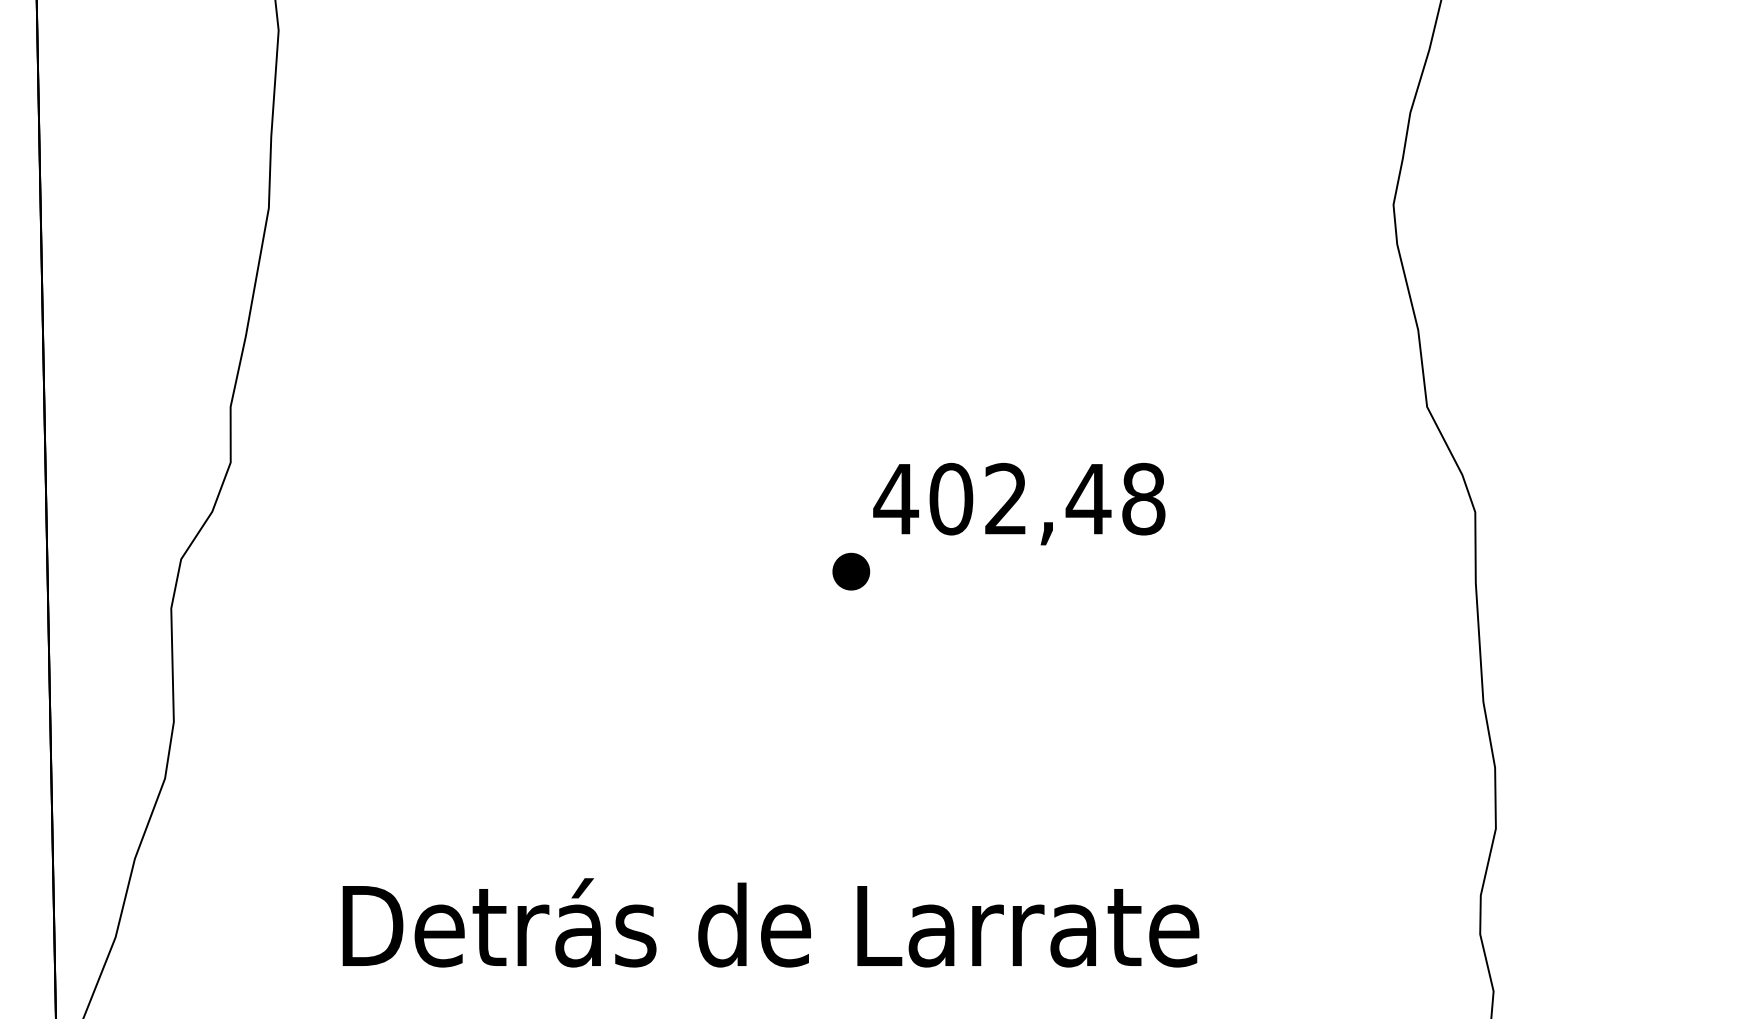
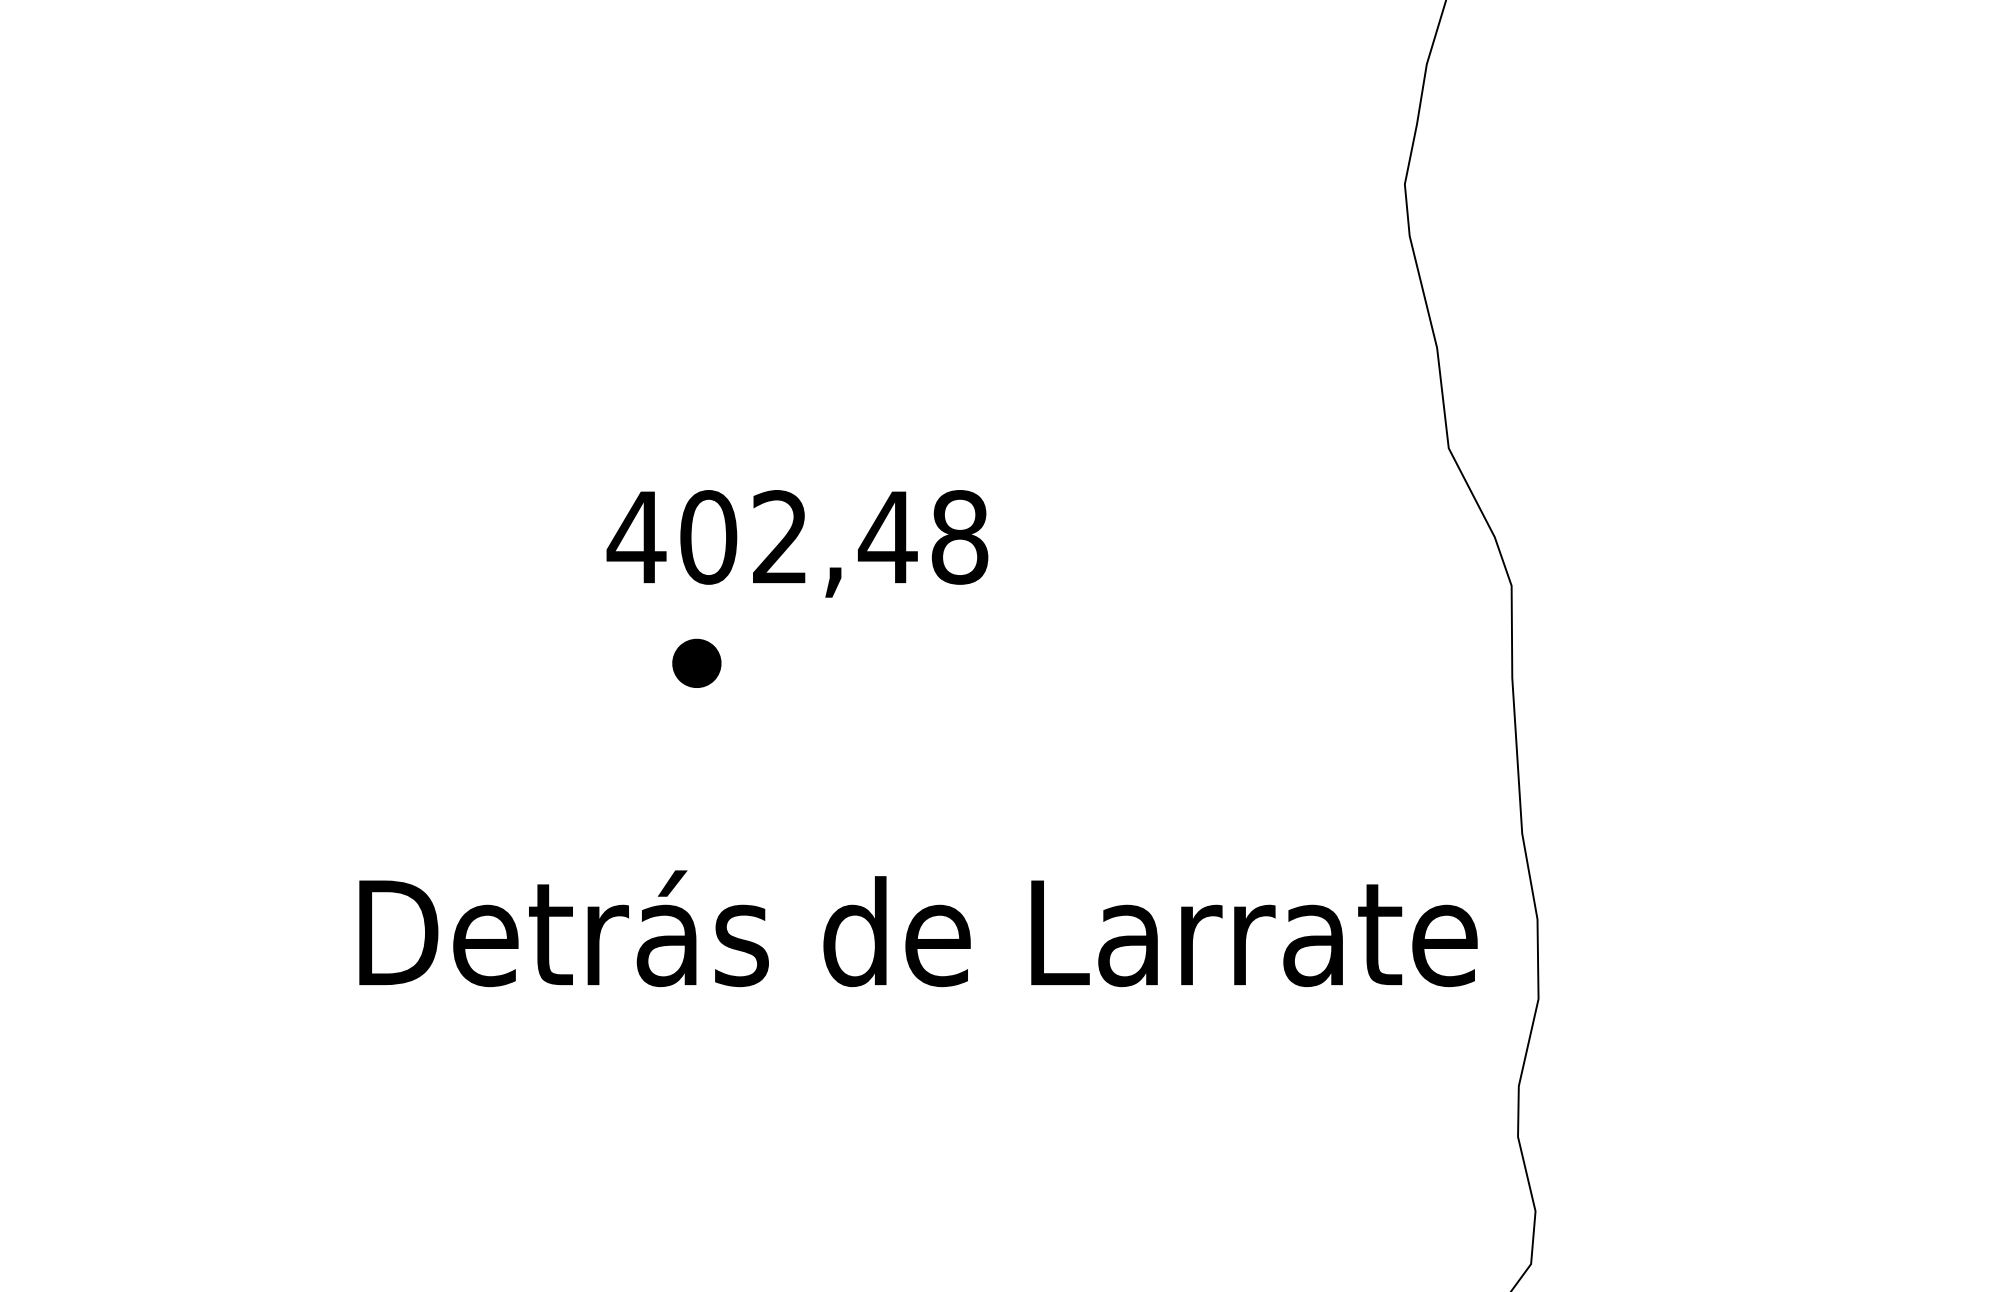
text: (1019, 503) -> (797, 543), moved
text: (770, 922) -> (917, 928), moved

